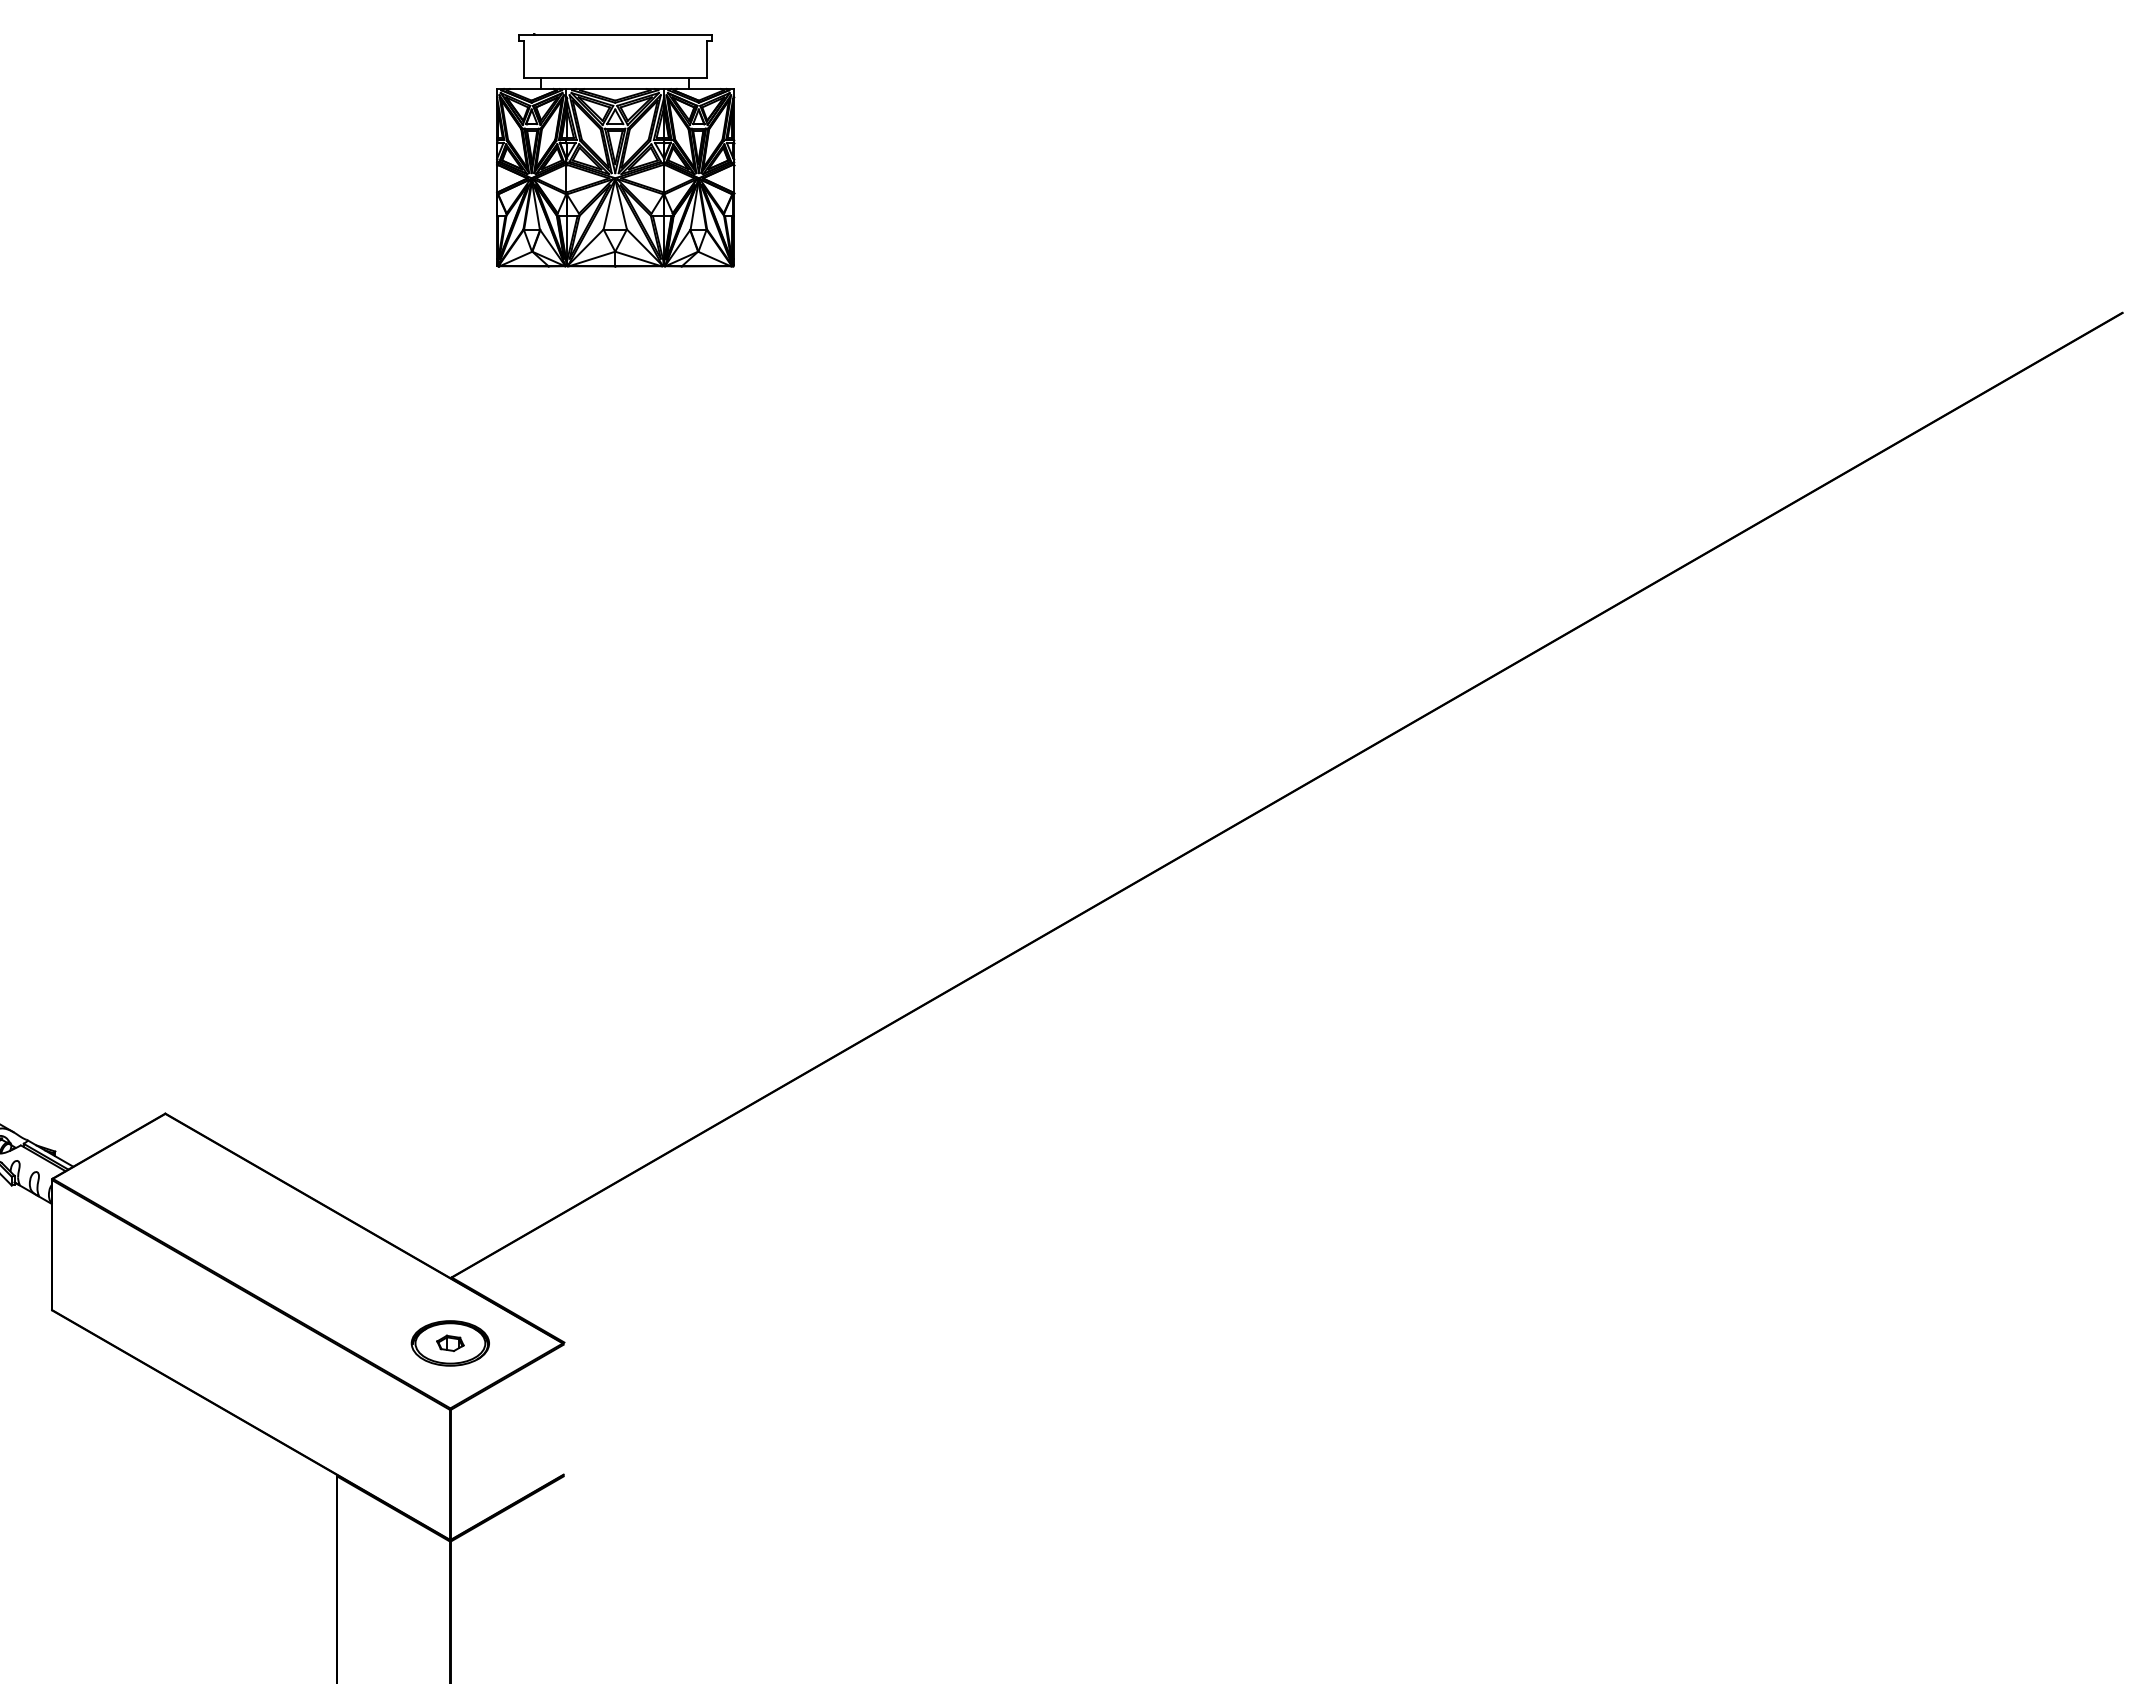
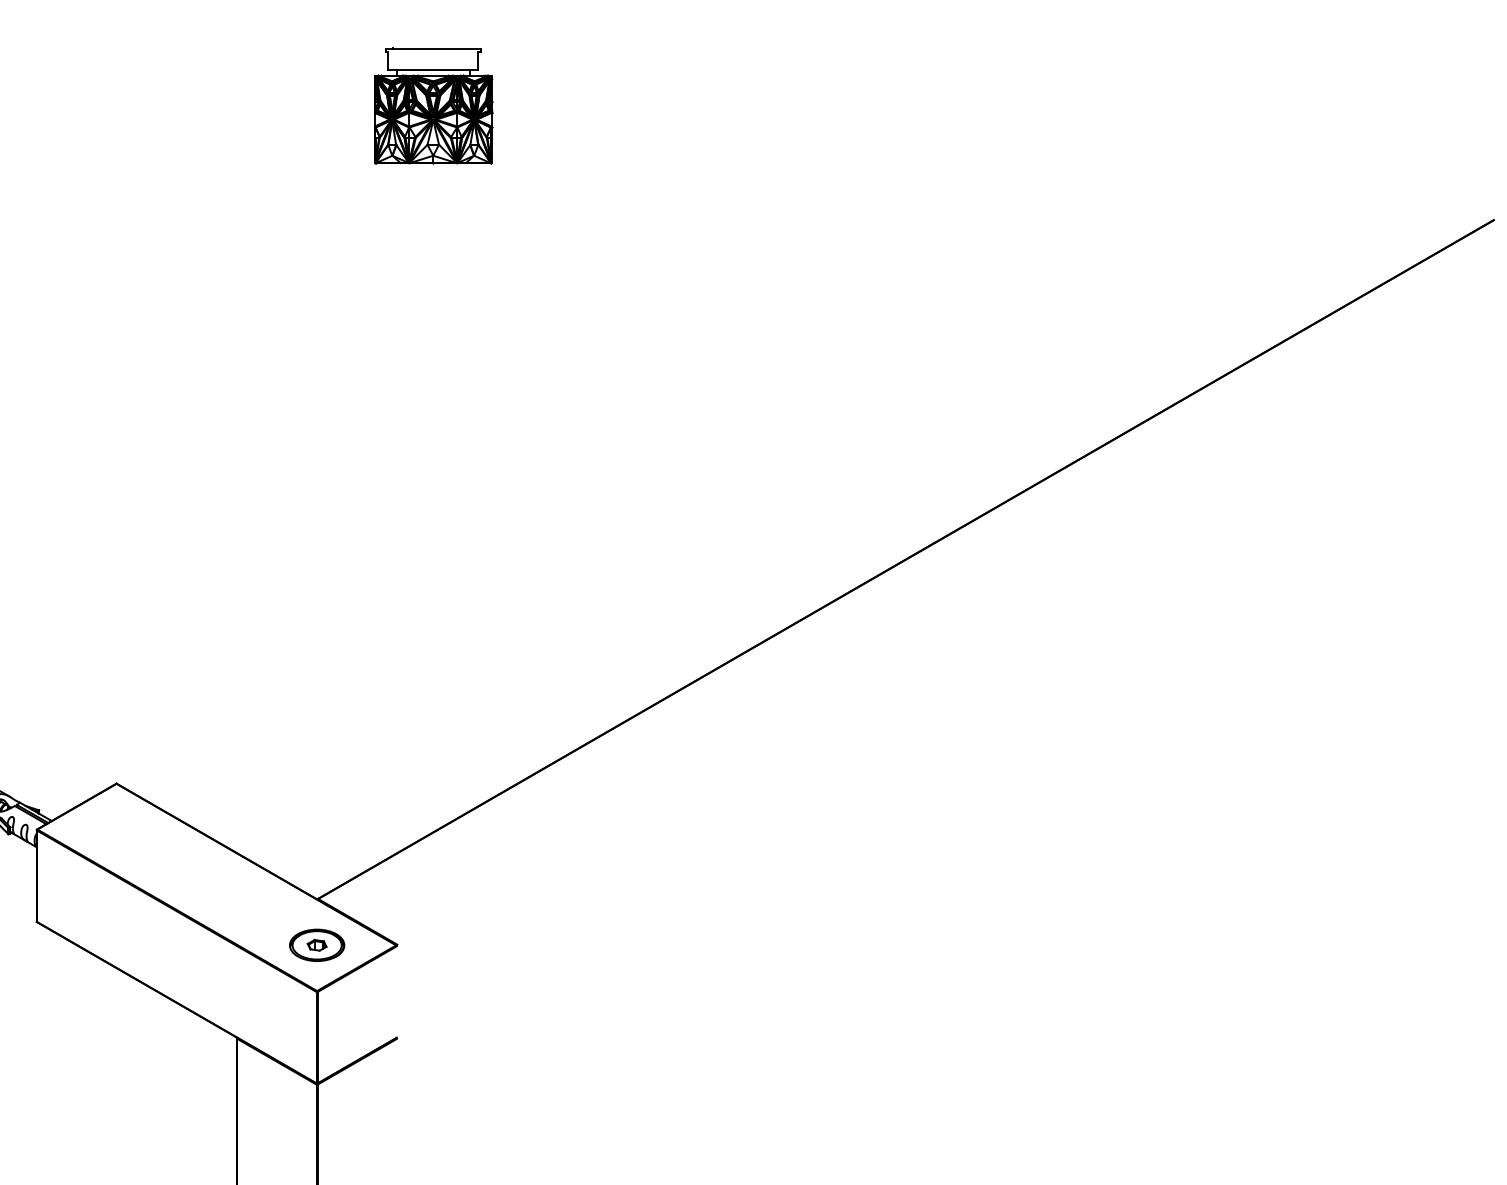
part: (615, 150) -> (433, 105), size x0.7

